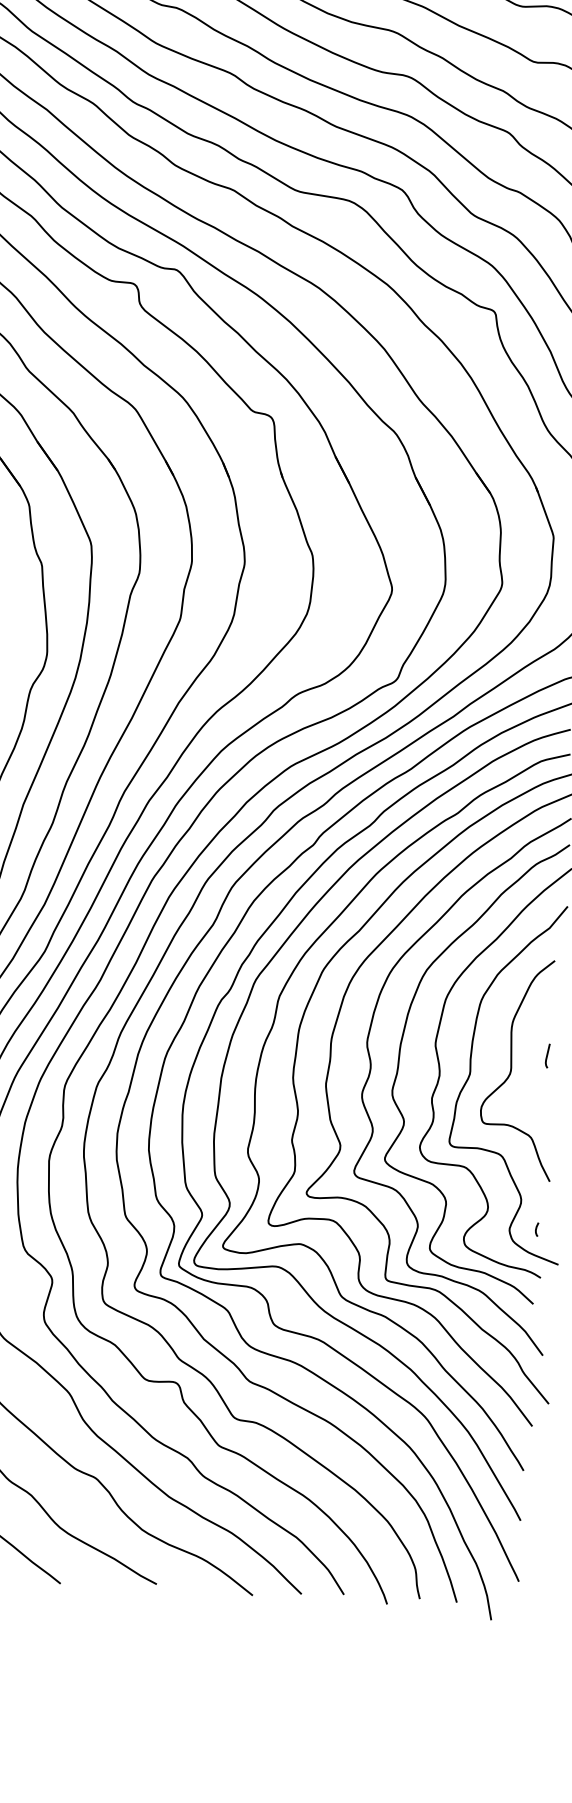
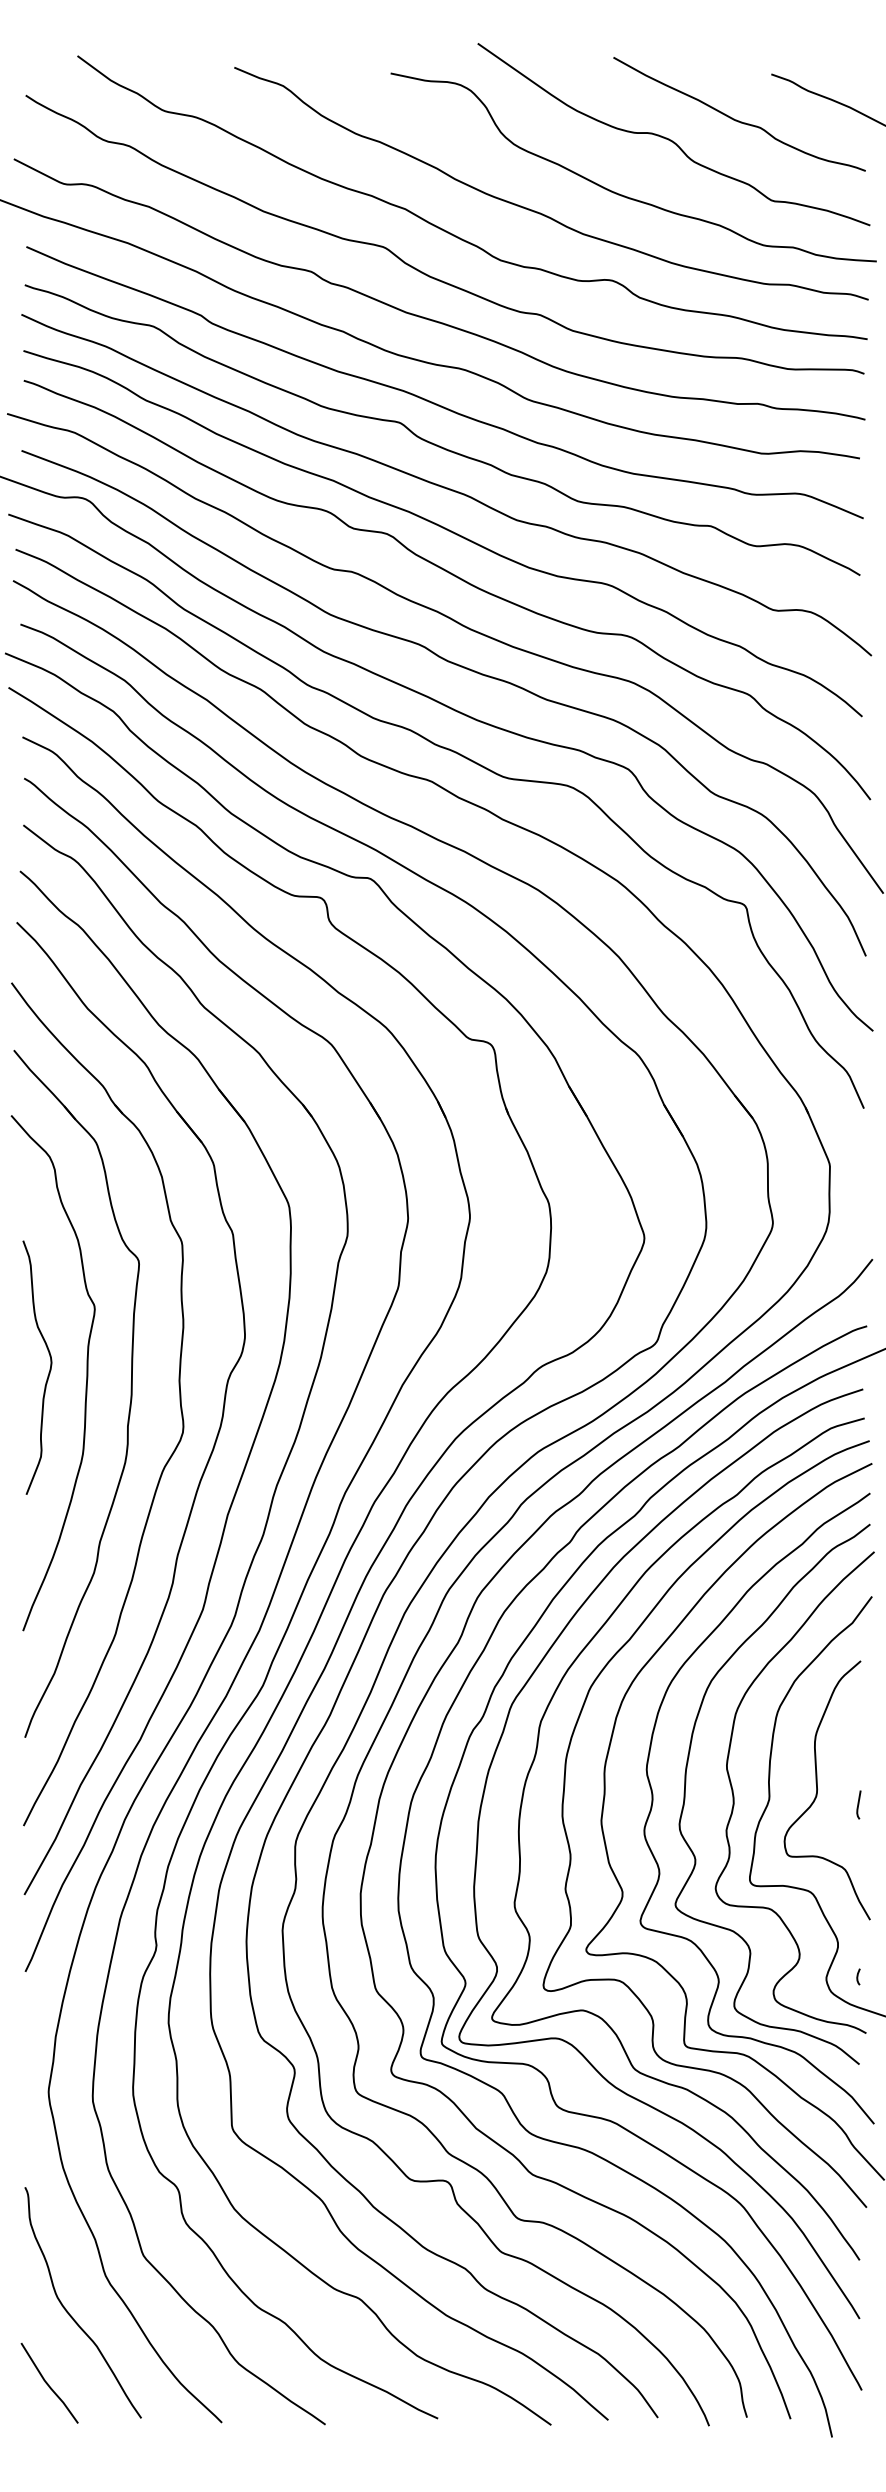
line: (547, 1055) -> (858, 1804), moved

